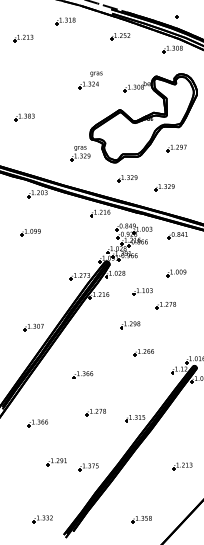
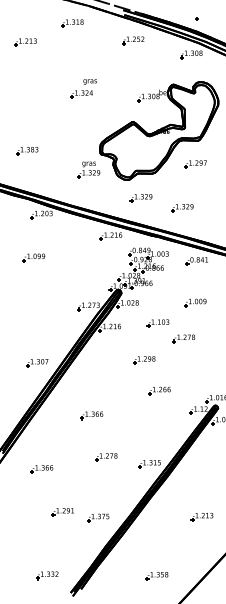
part: (90, 80) -> (83, 89), moved
part: (24, 117) -> (27, 151), moved

